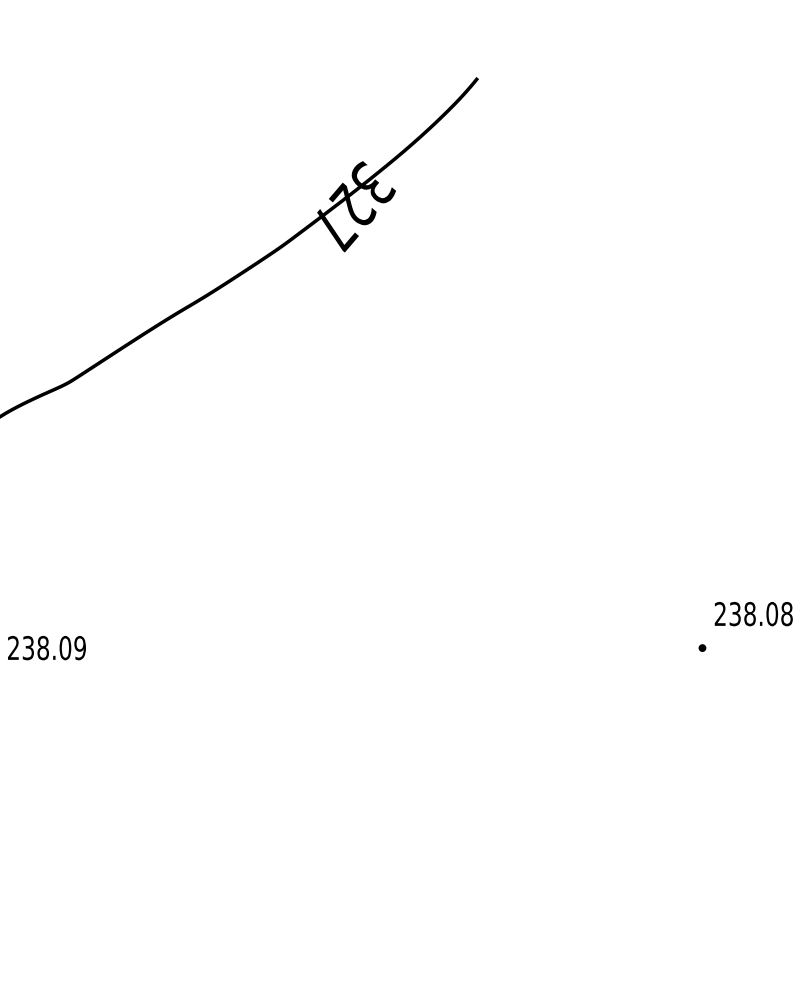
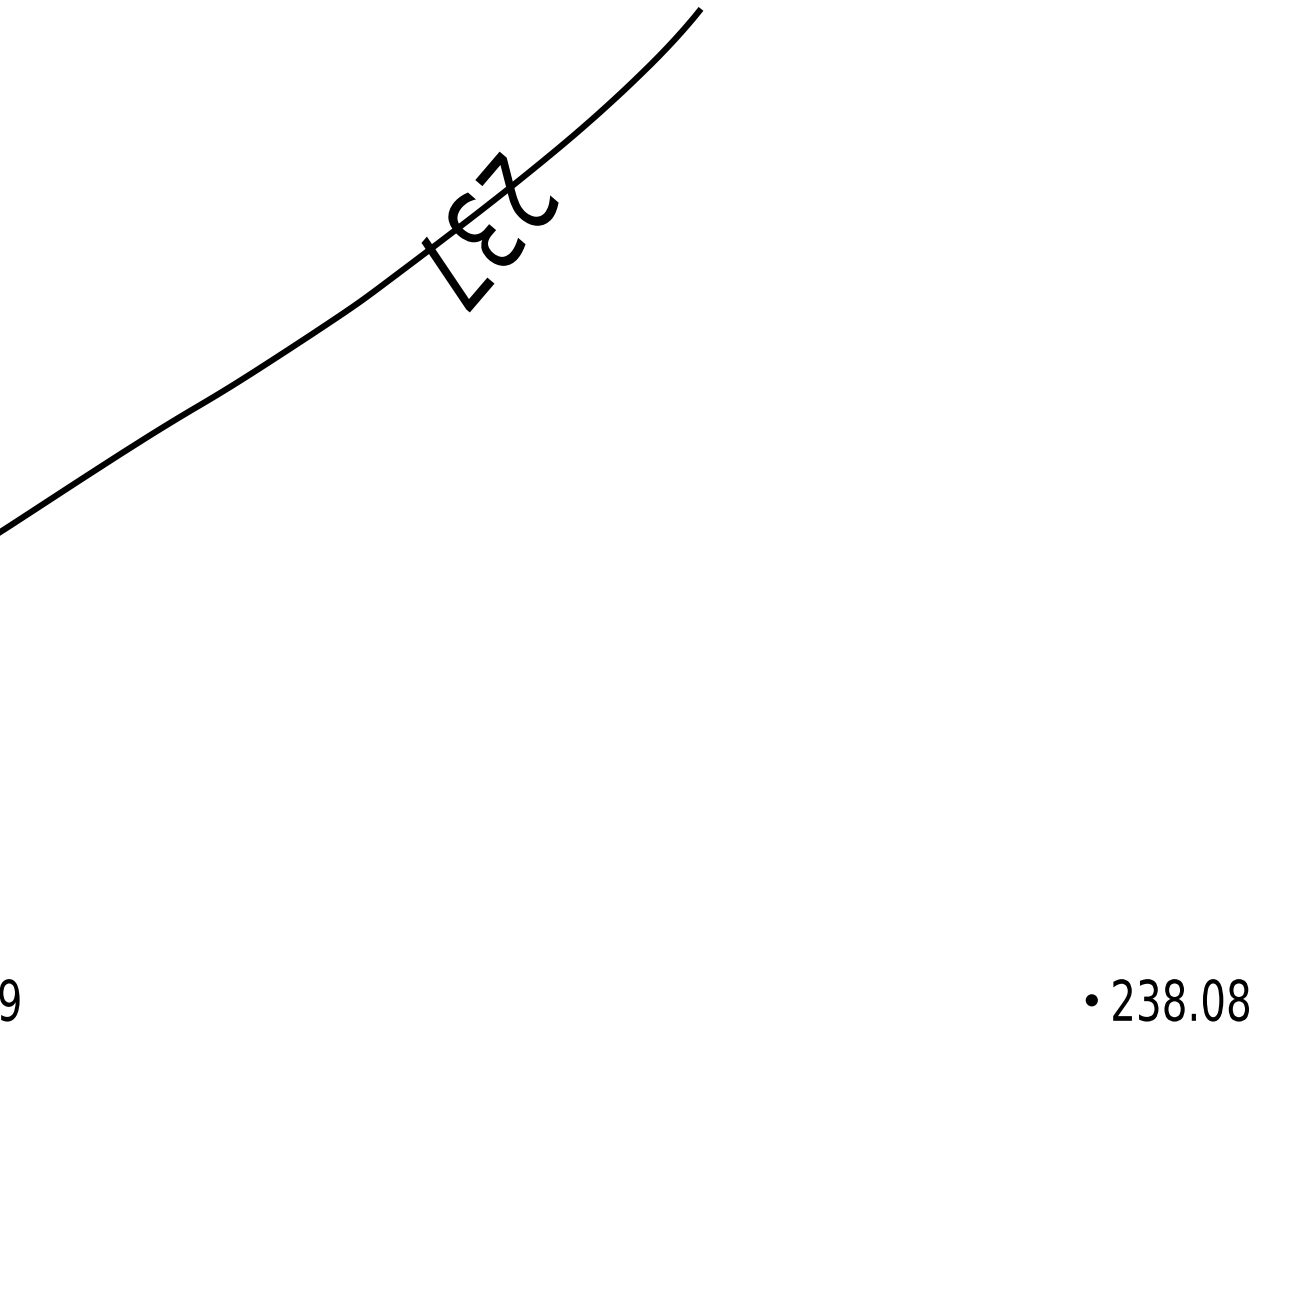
text: (362, 192) -> (500, 207), 327 -> 237
text: (753, 614) -> (1180, 1001), moved

